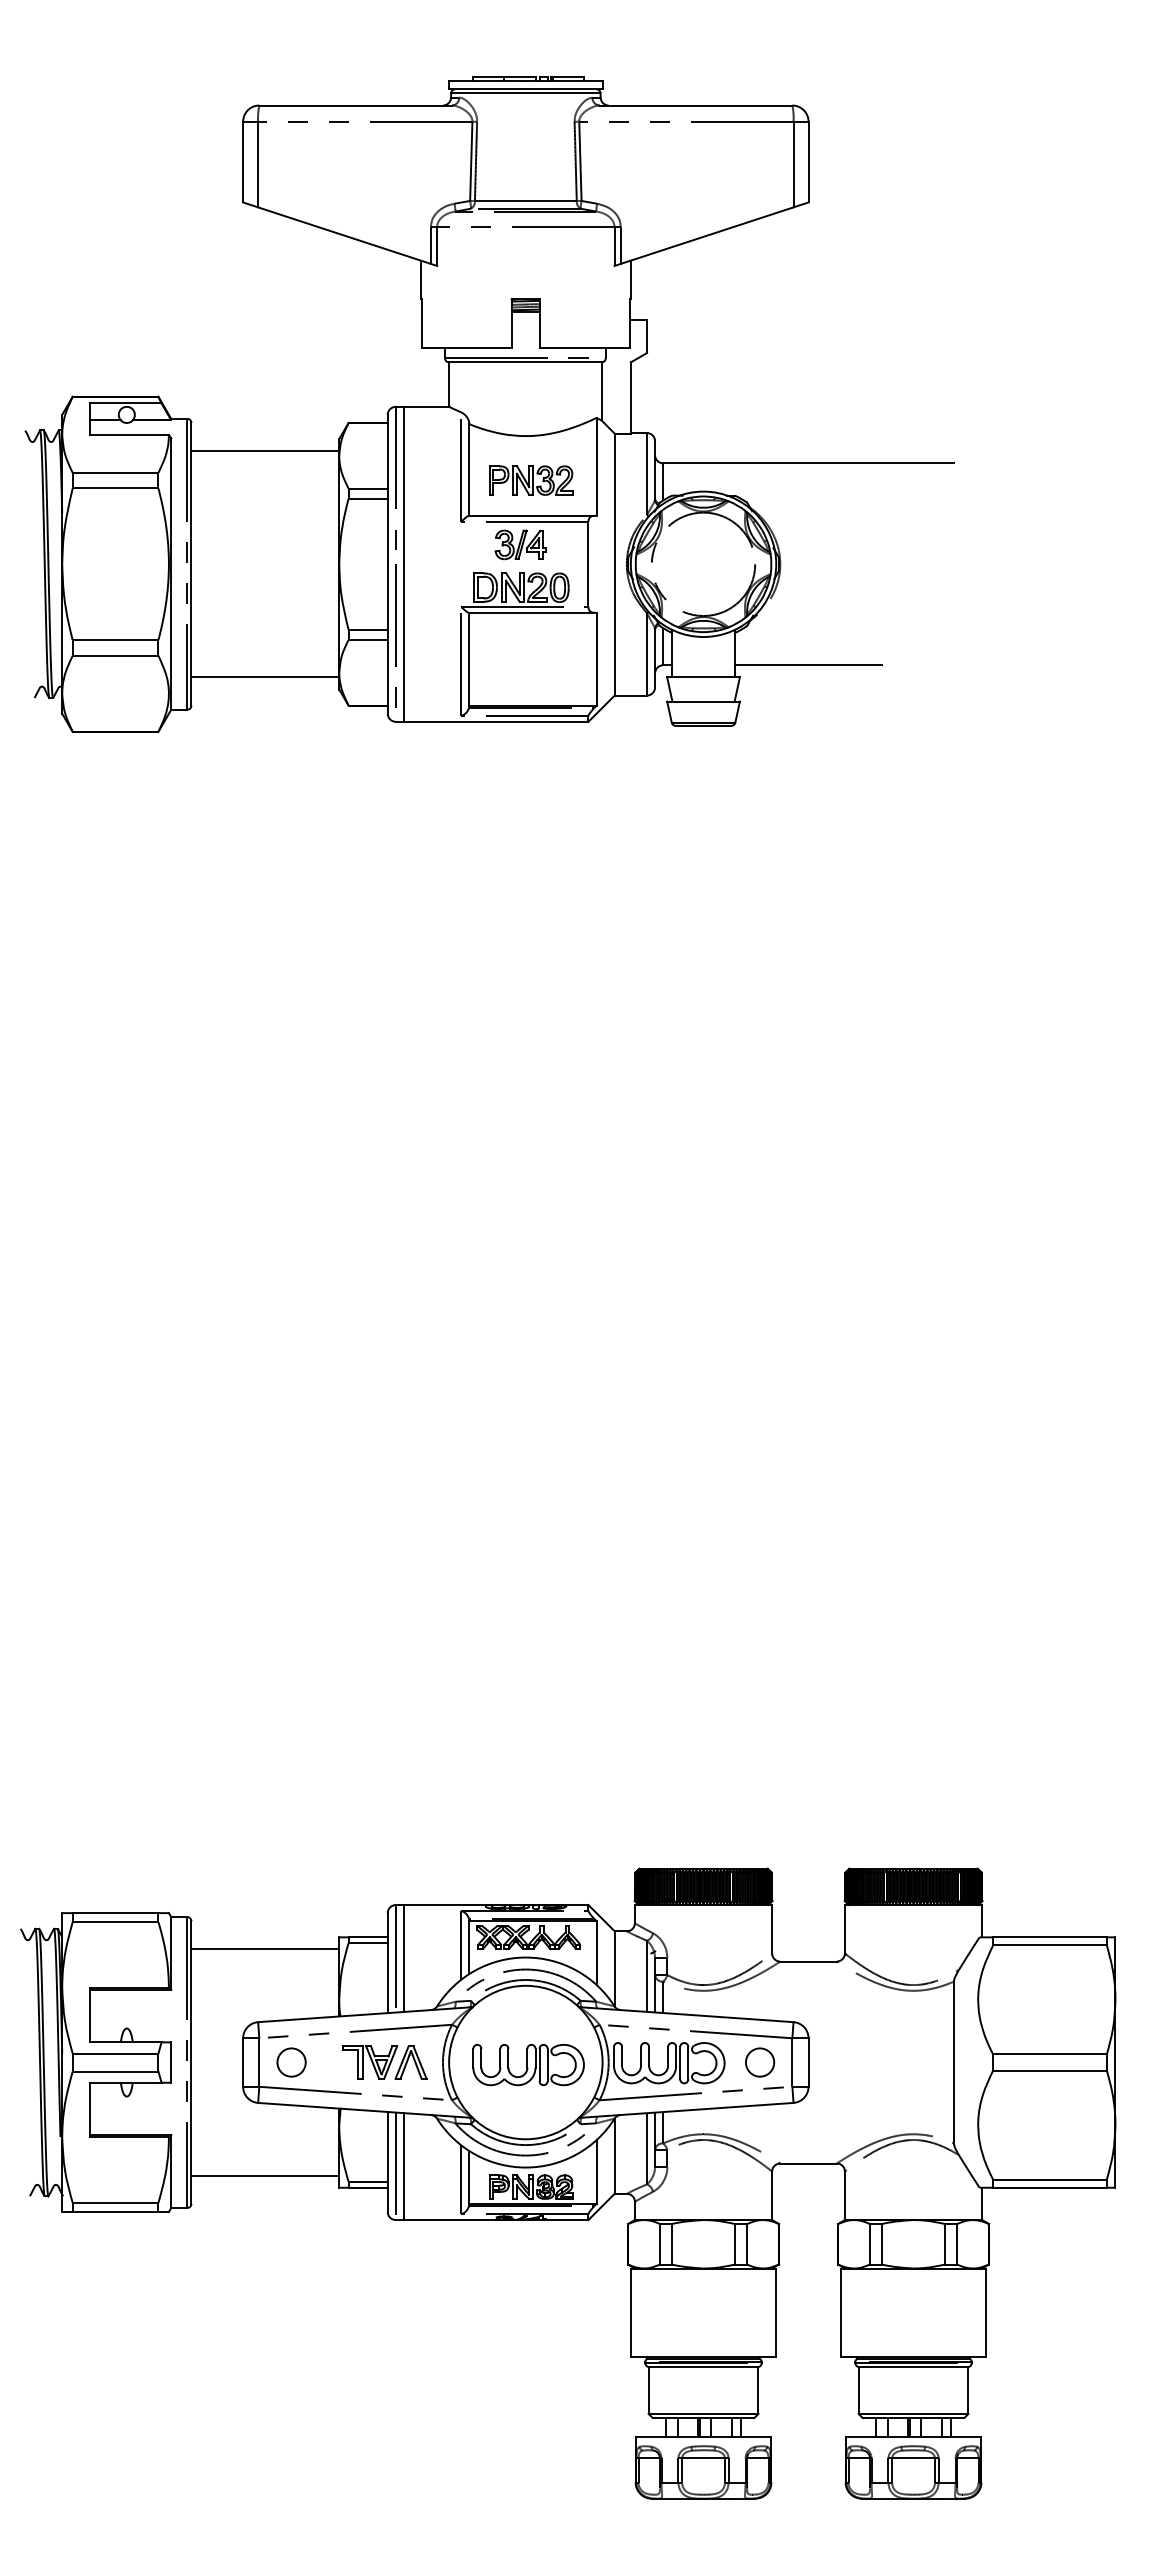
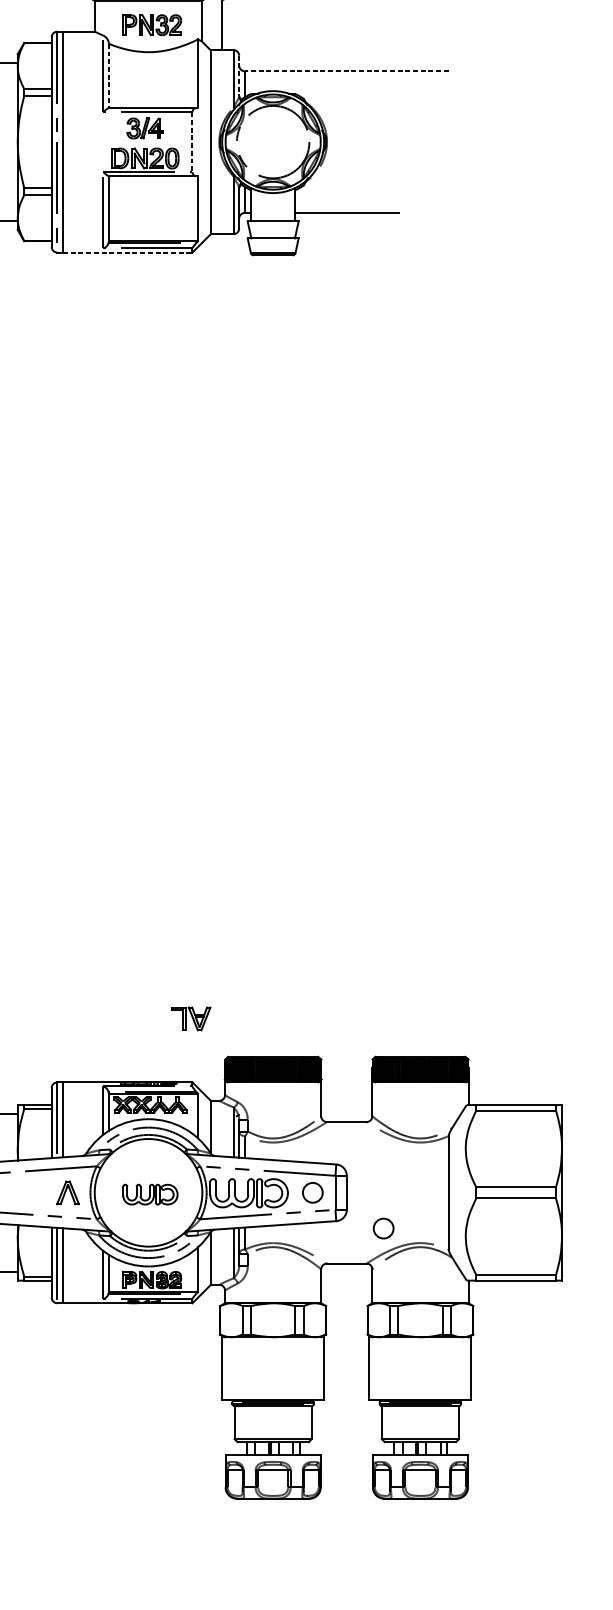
line: (808, 463) -> (346, 71), solid -> dashed
line: (469, 470) -> (109, 76), solid -> dashed
line: (655, 470) -> (239, 76), solid -> dashed
part: (531, 480) -> (152, 25), moved
line: (588, 564) -> (192, 142), solid -> dashed
line: (496, 721) -> (127, 252), solid -> dashed
part: (369, 2062) -> (191, 1018), moved
part: (528, 2065) -> (150, 1194), size x0.7
circle: (861, 2113) -> (383, 1228), added

